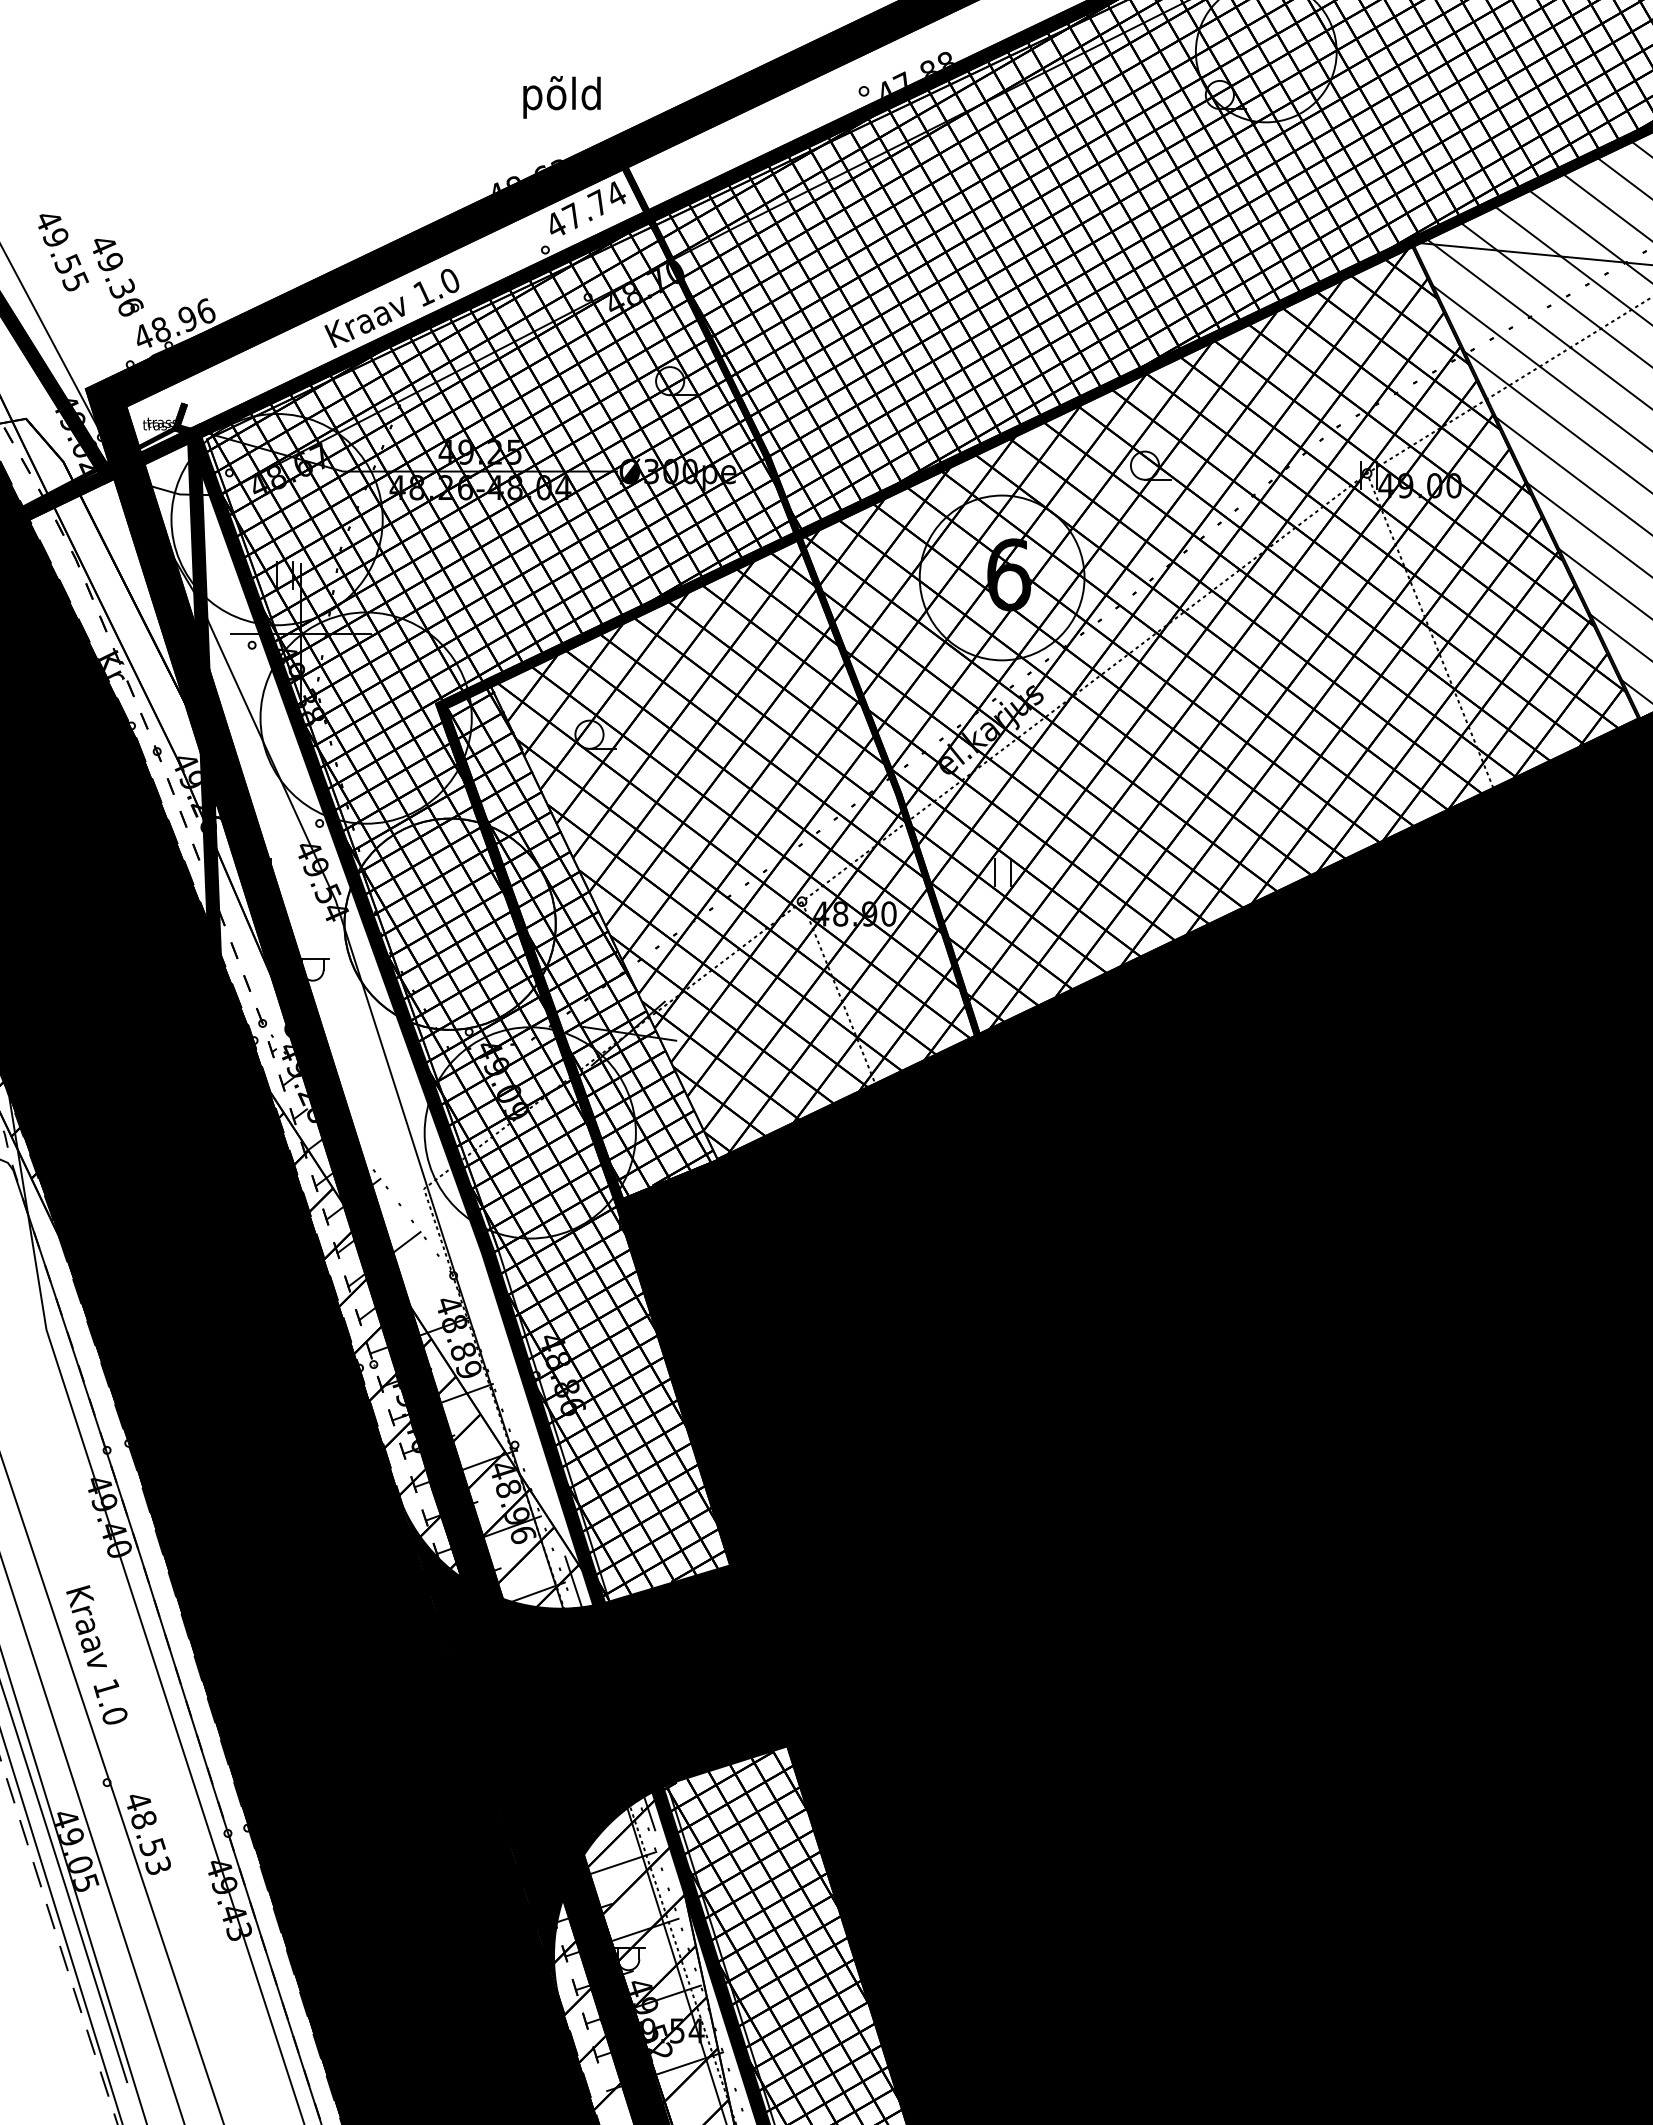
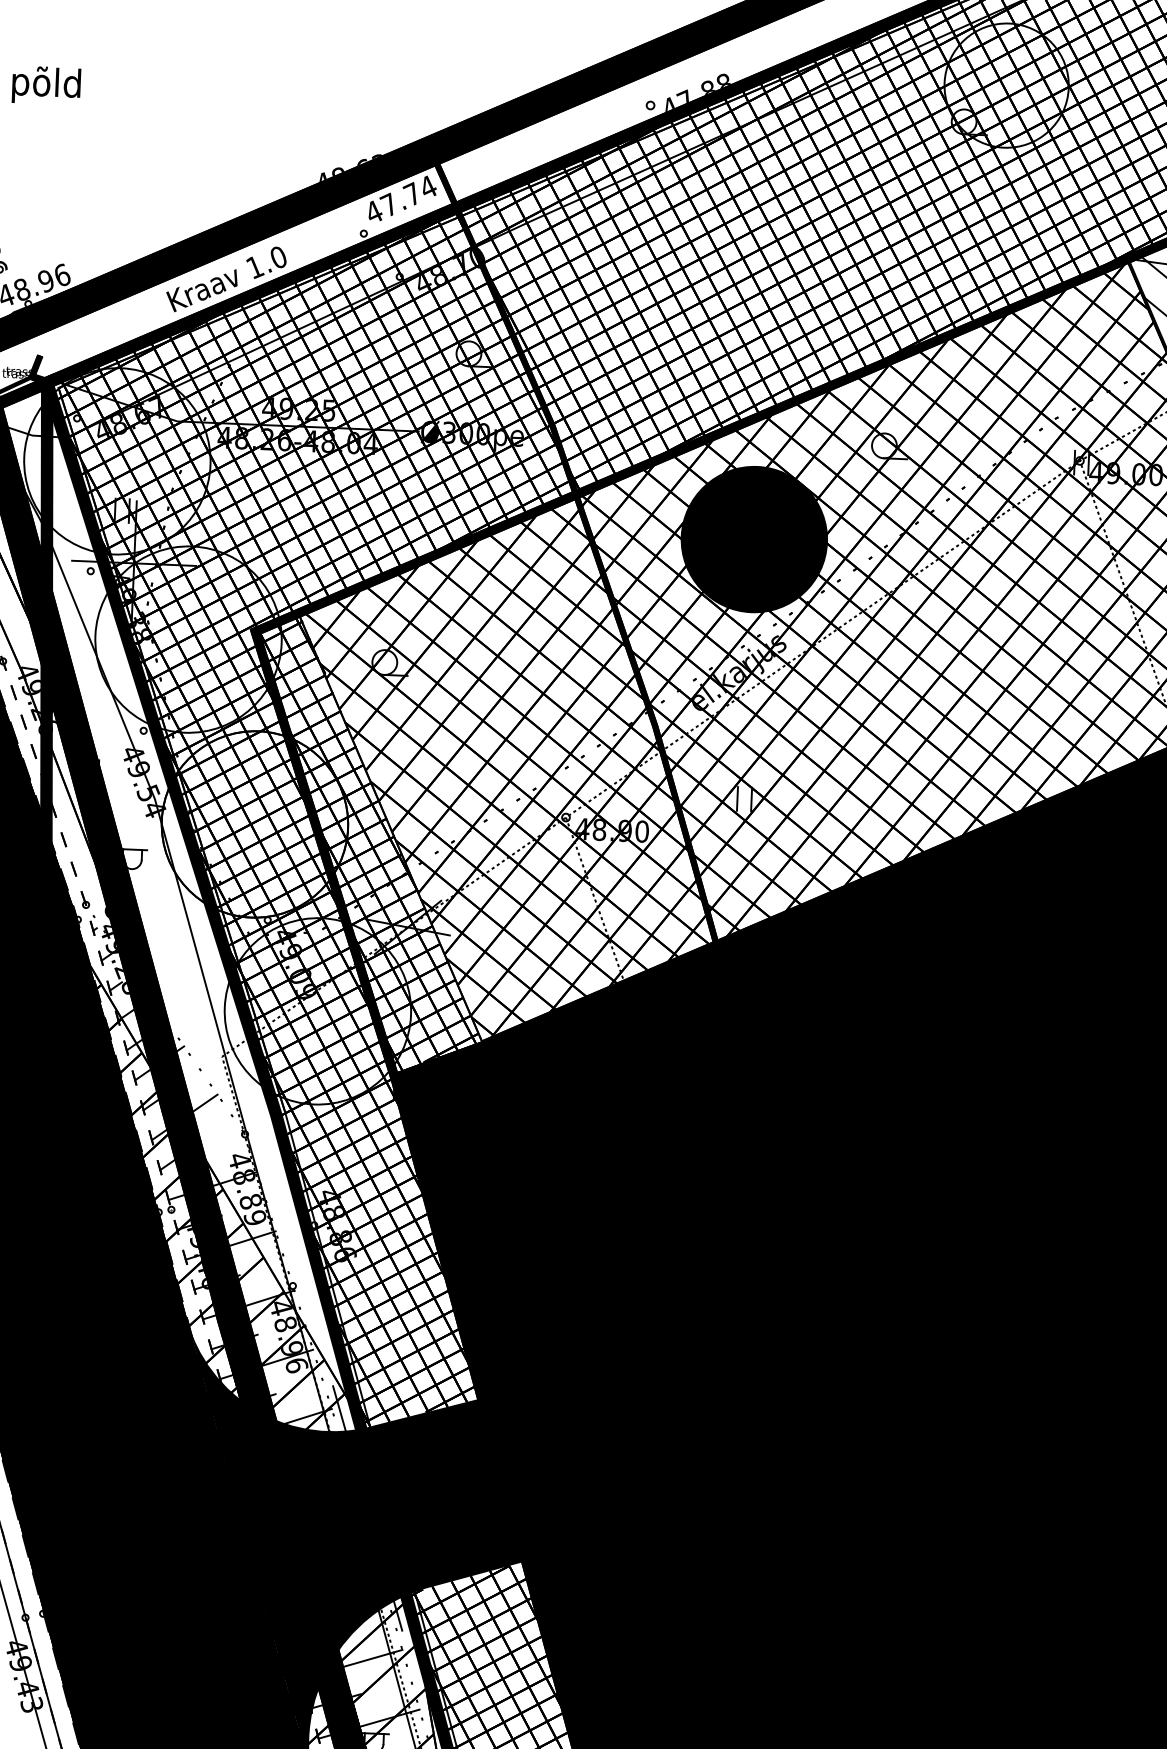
text: (561, 97) -> (46, 85), moved
fill: (1001, 577) -> (753, 539), added

